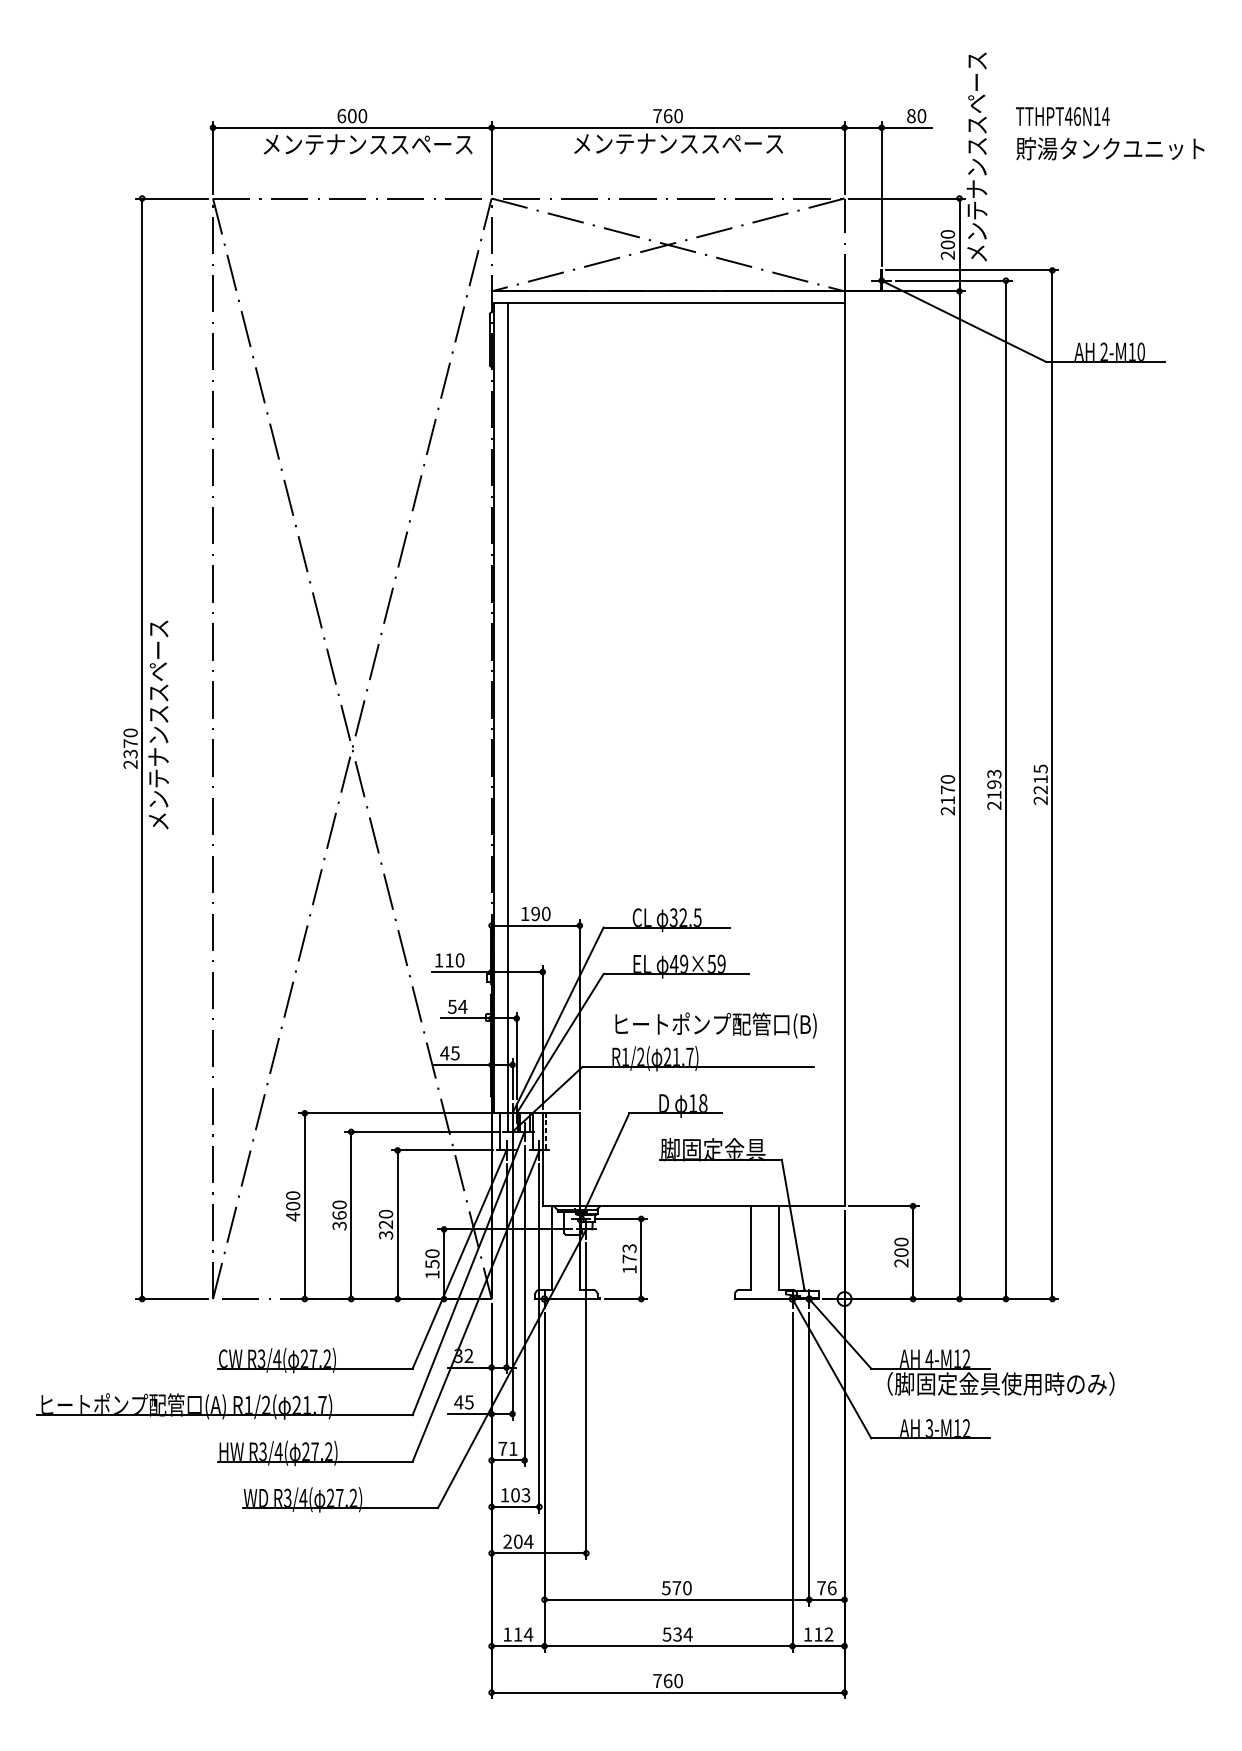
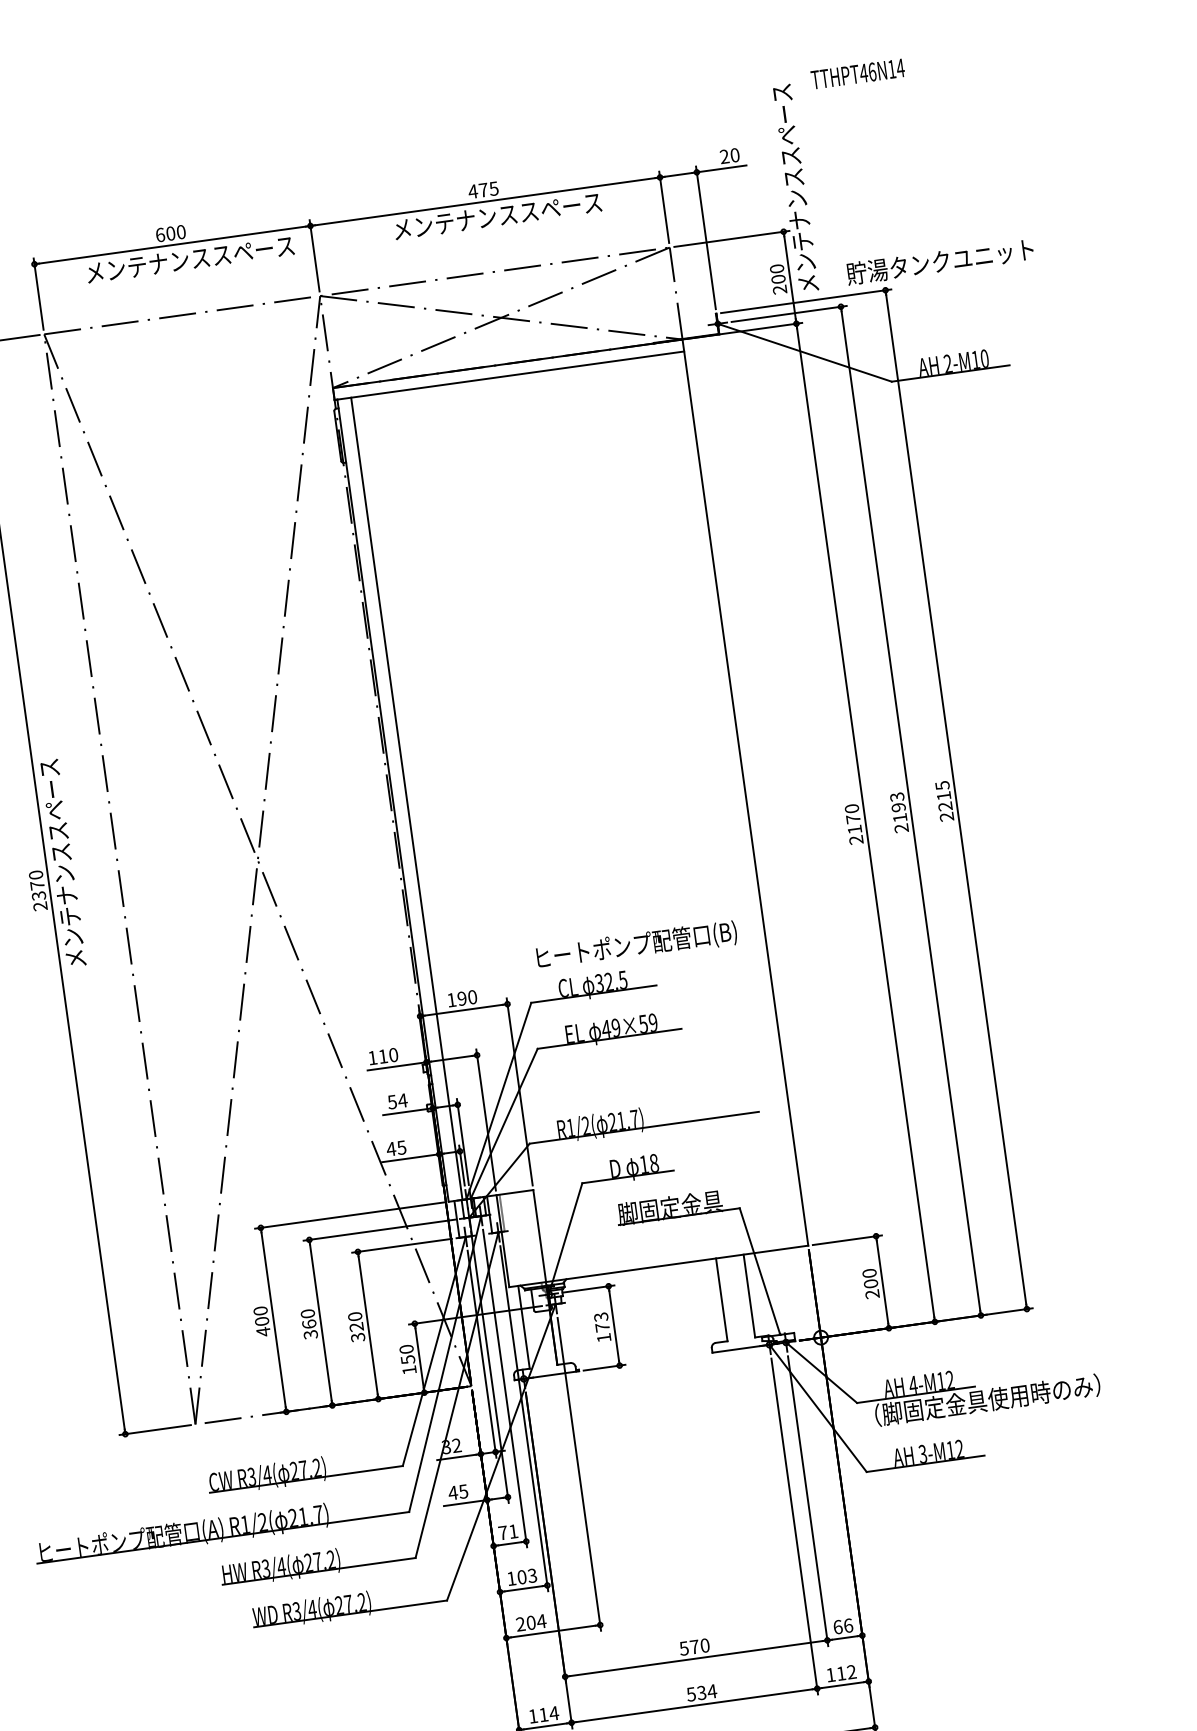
text: (667, 116) -> (483, 190), 760 -> 475
text: (911, 116) -> (724, 157), 80 -> 20
text: (1062, 116) -> (857, 74), moved
text: (1110, 148) -> (940, 261), moved
text: (715, 1025) -> (636, 945), moved
text: (821, 1588) -> (837, 1627), 76 -> 66

